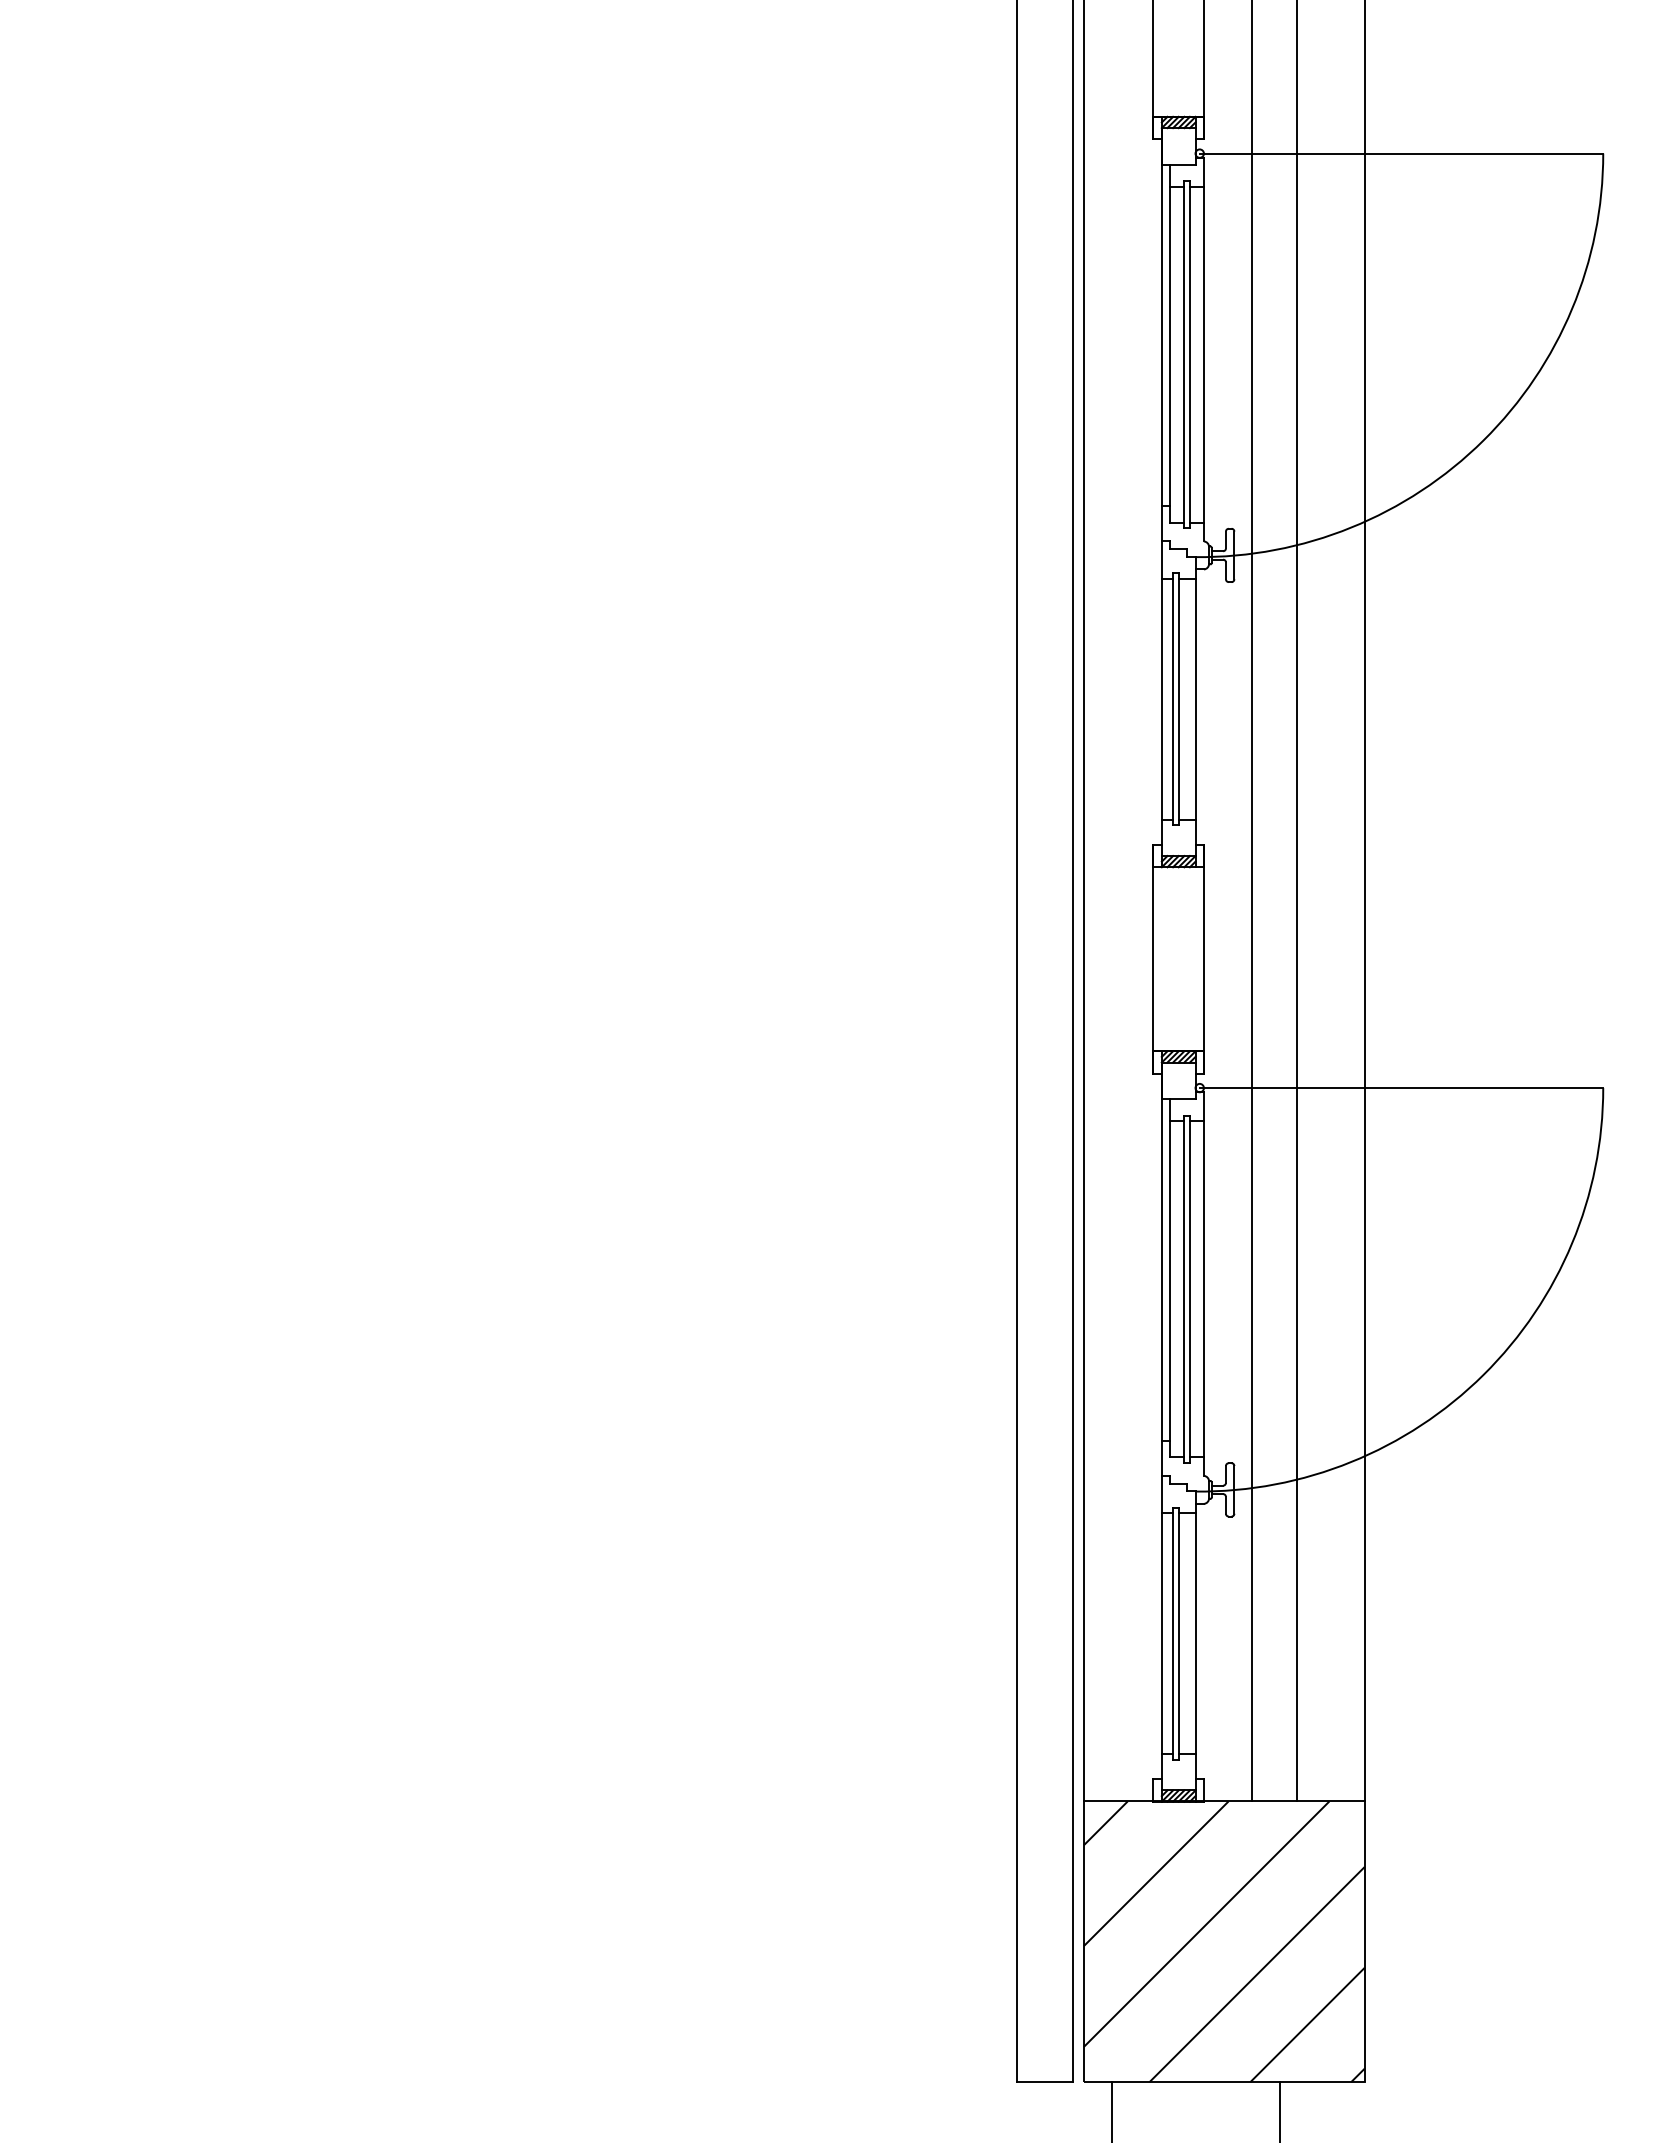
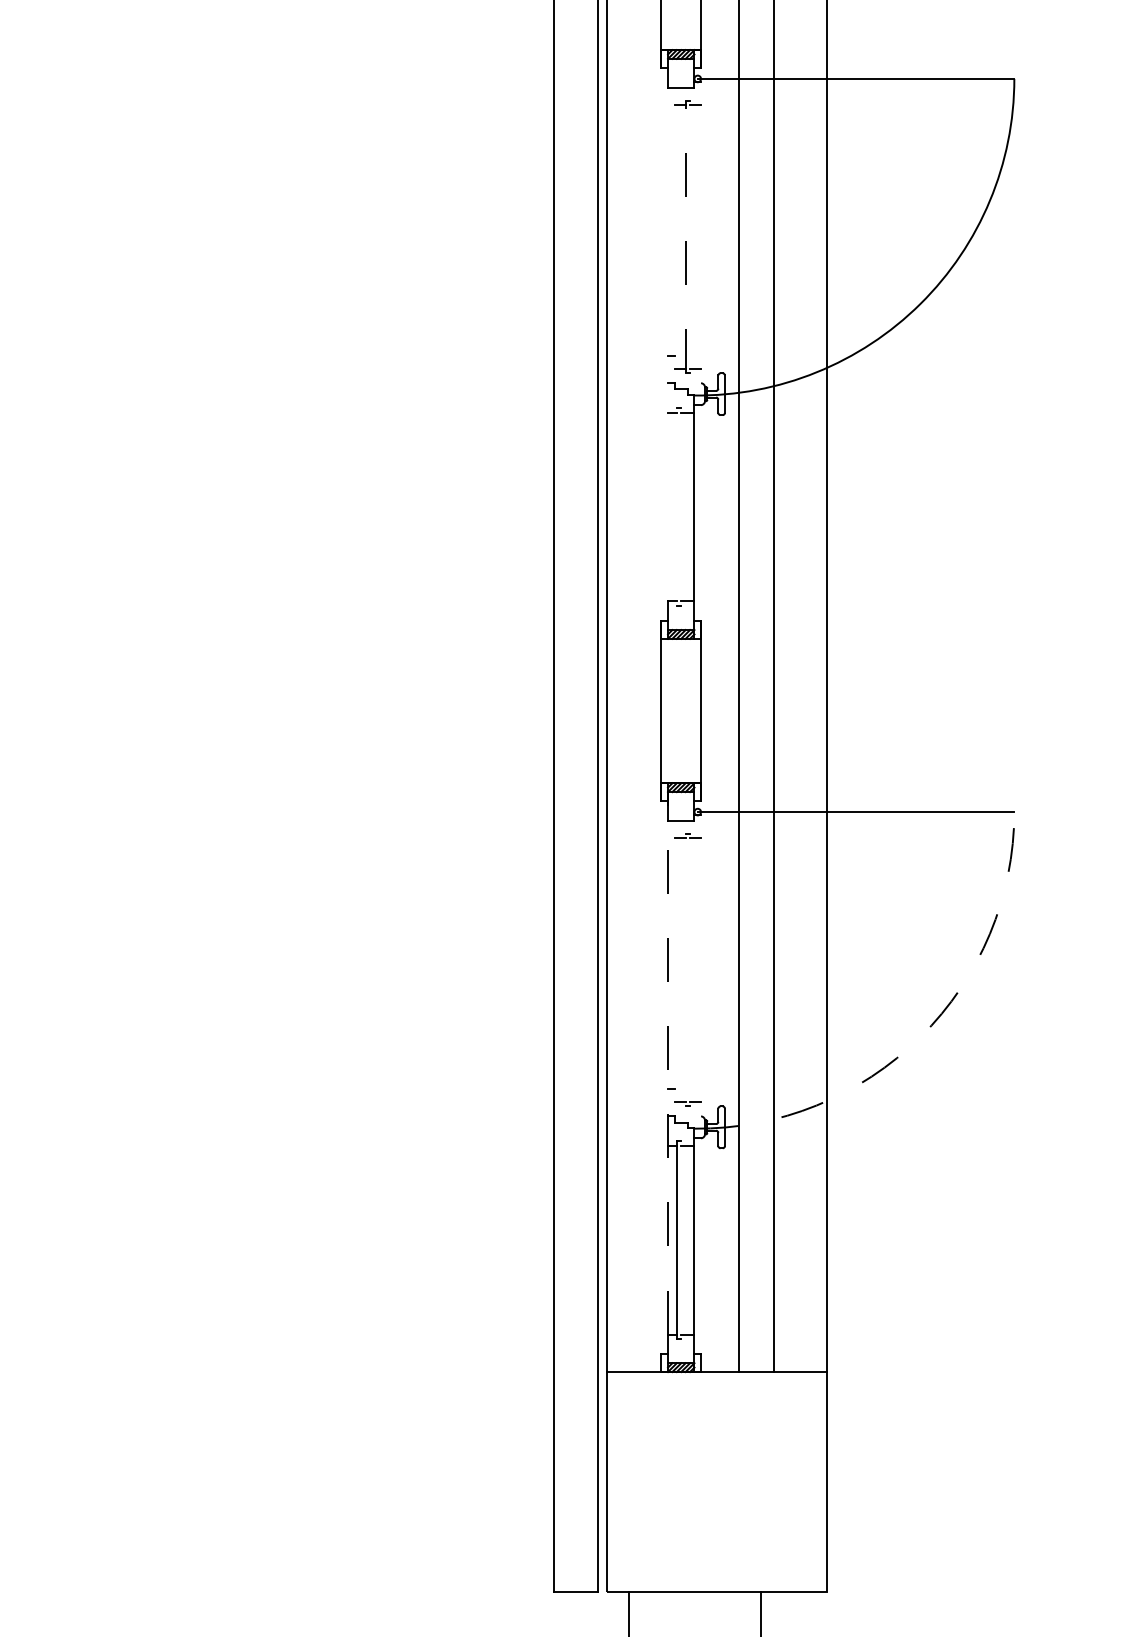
line: (1170, 343) -> (674, 227), removed
line: (1203, 349) -> (700, 232), removed
line: (1184, 354) -> (685, 236), solid -> dashed
line: (1189, 354) -> (689, 236), removed
line: (1161, 474) -> (667, 330), removed
line: (1173, 699) -> (677, 507), removed
line: (1178, 699) -> (681, 507), removed
line: (1170, 1278) -> (674, 961), removed
line: (1203, 1283) -> (700, 965), removed
line: (1184, 1288) -> (685, 969), removed
line: (1189, 1288) -> (689, 969), removed
arc: (1483, 1374) -> (920, 1036), solid -> dashed
line: (1161, 1408) -> (667, 1063), solid -> dashed
line: (1178, 1633) -> (681, 1240), removed
hatch: (1223, 1941) -> (716, 1481), removed

